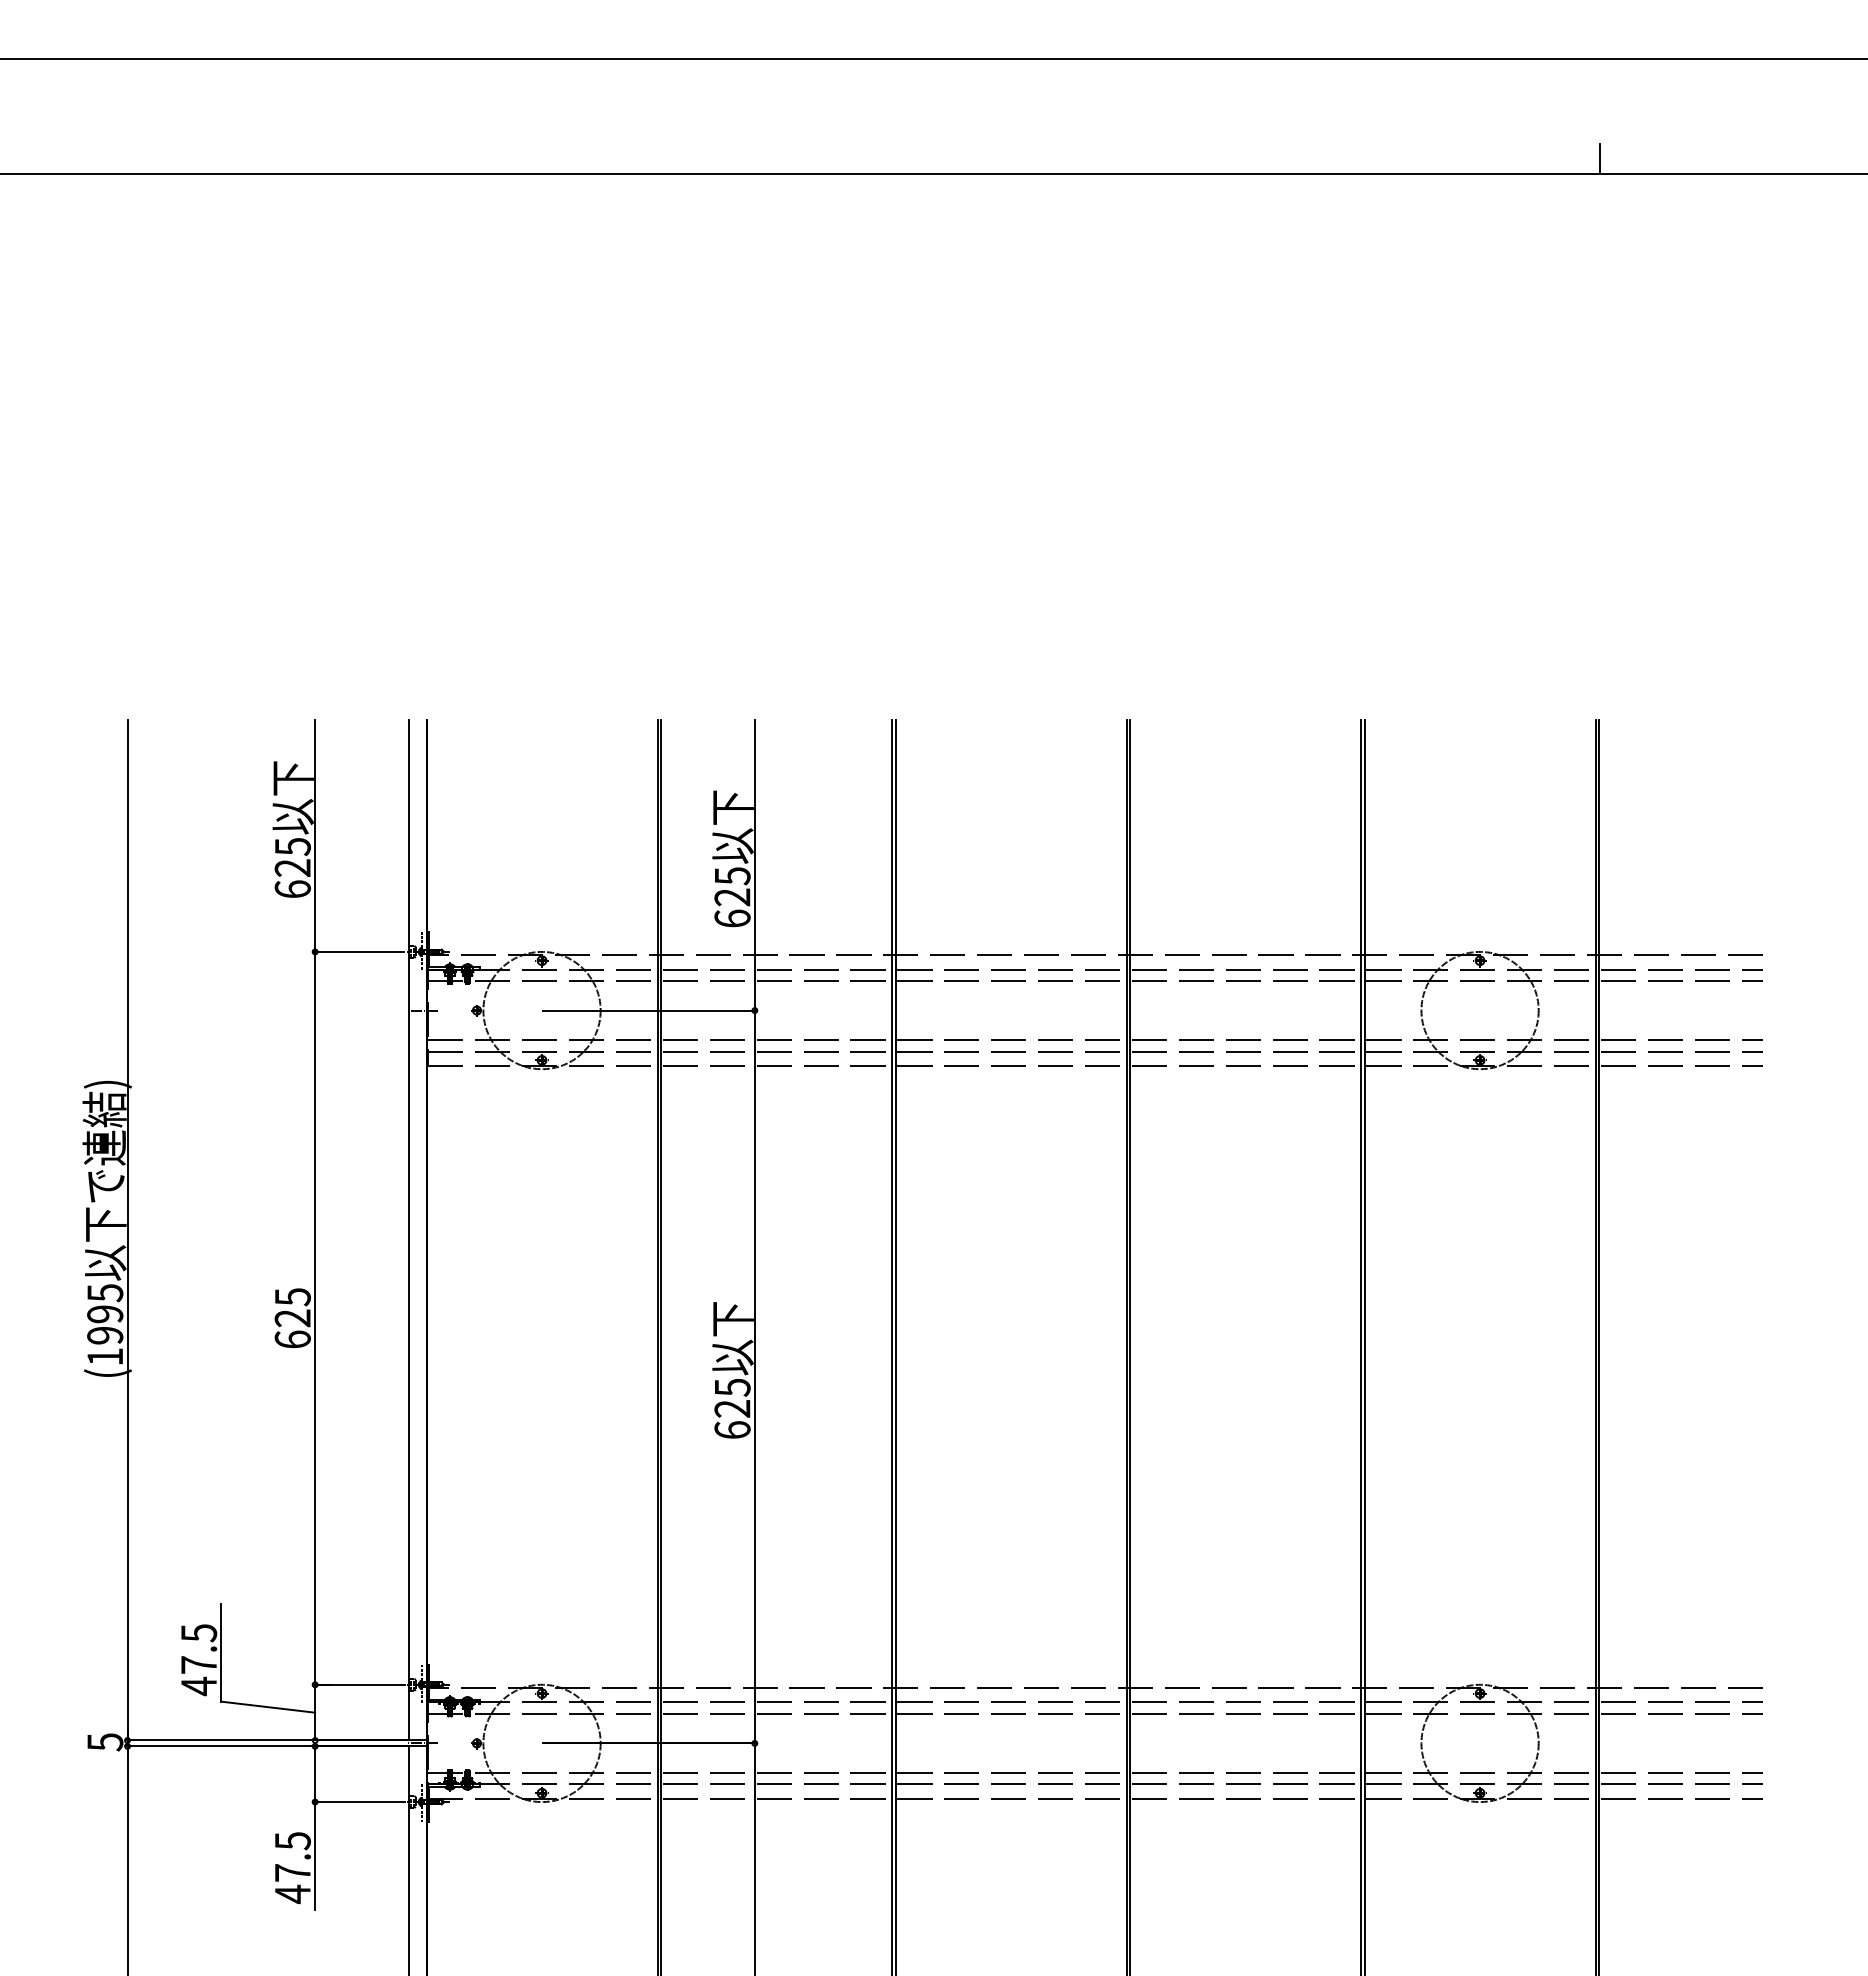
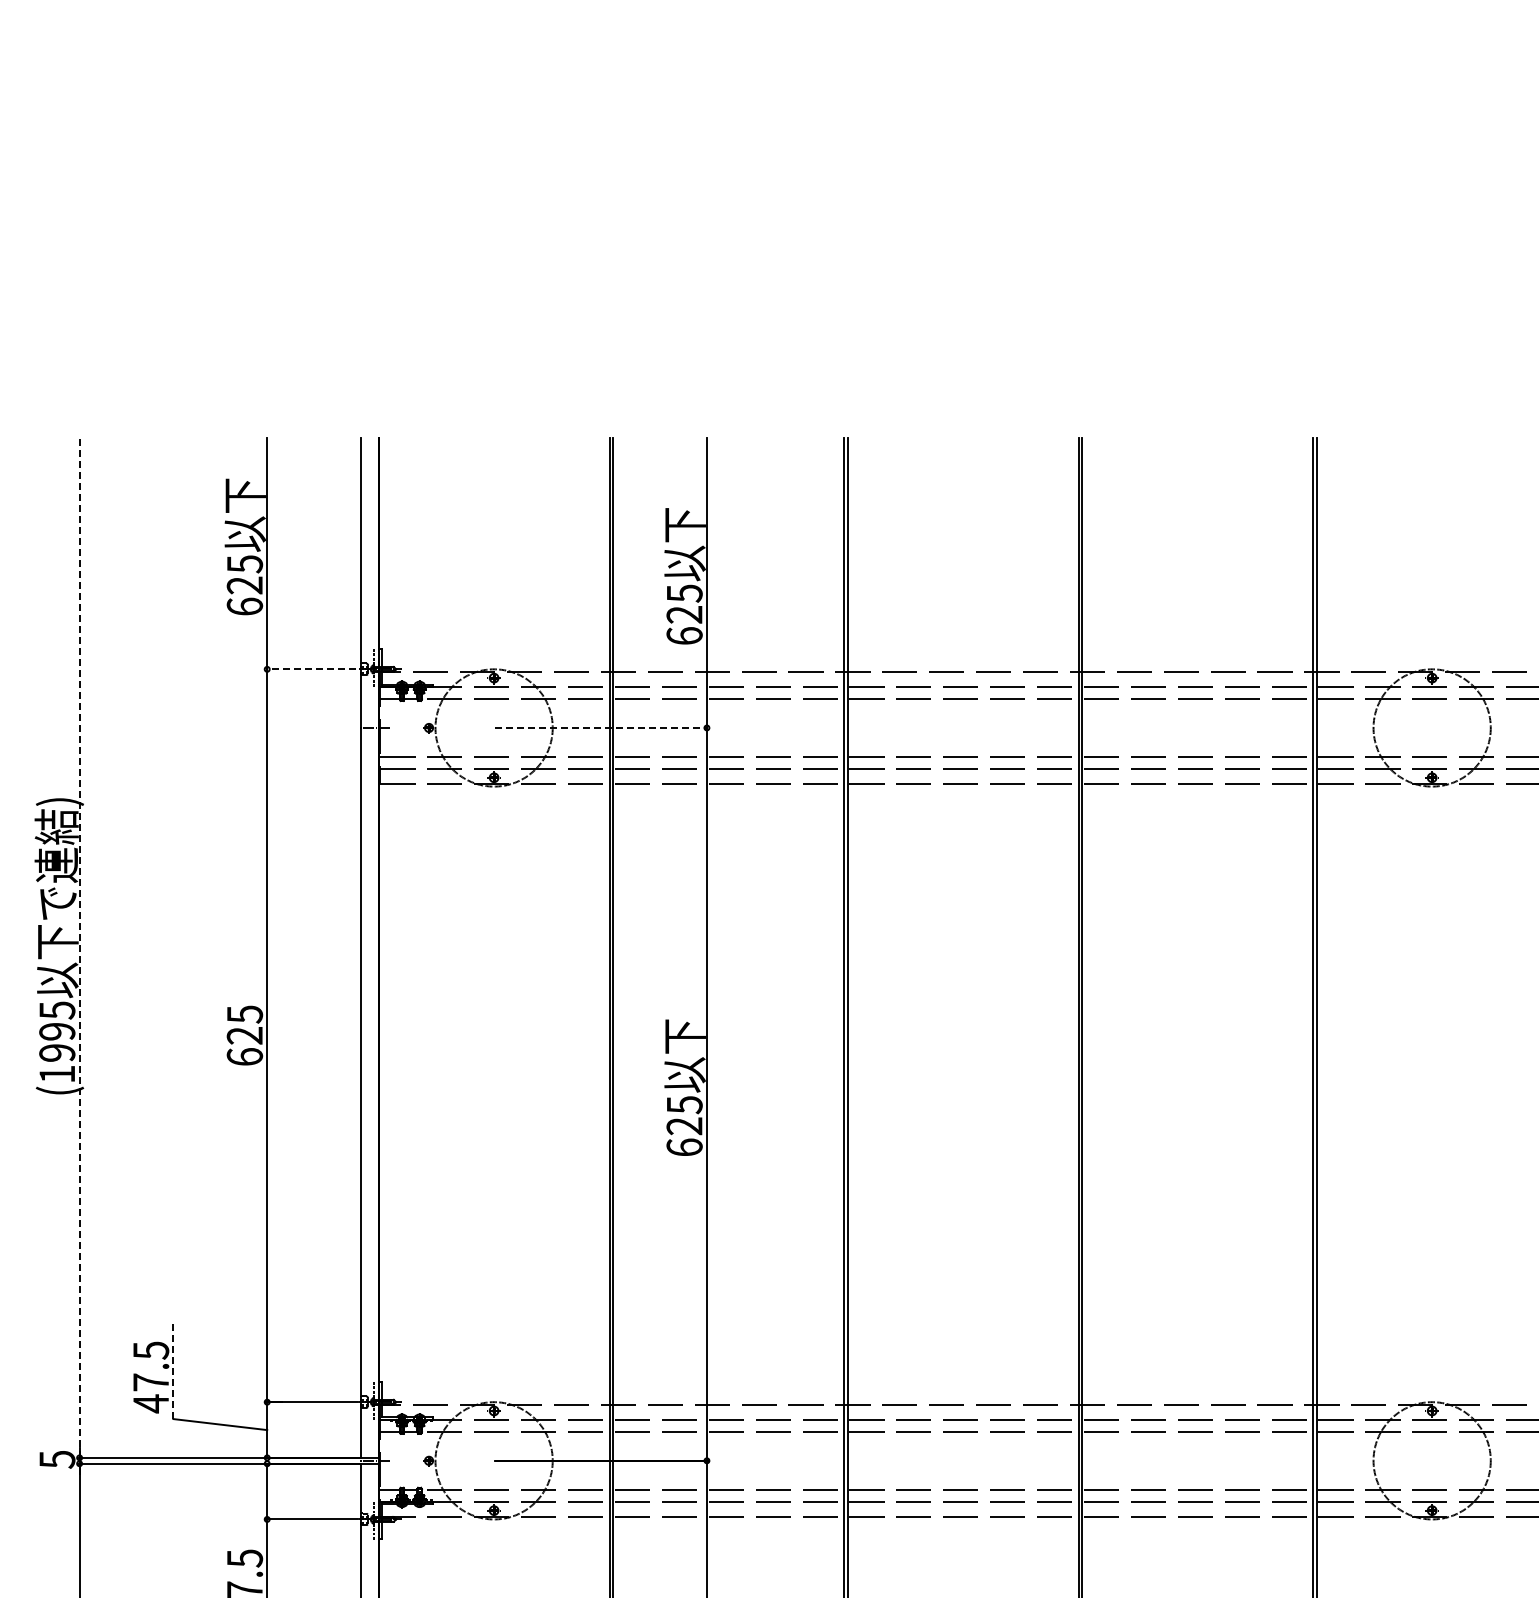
line: (358, 951) -> (310, 668), solid -> dashed
line: (650, 1010) -> (602, 727), solid -> dashed
line: (127, 1229) -> (79, 946), solid -> dashed
line: (221, 1652) -> (173, 1369), solid -> dashed

